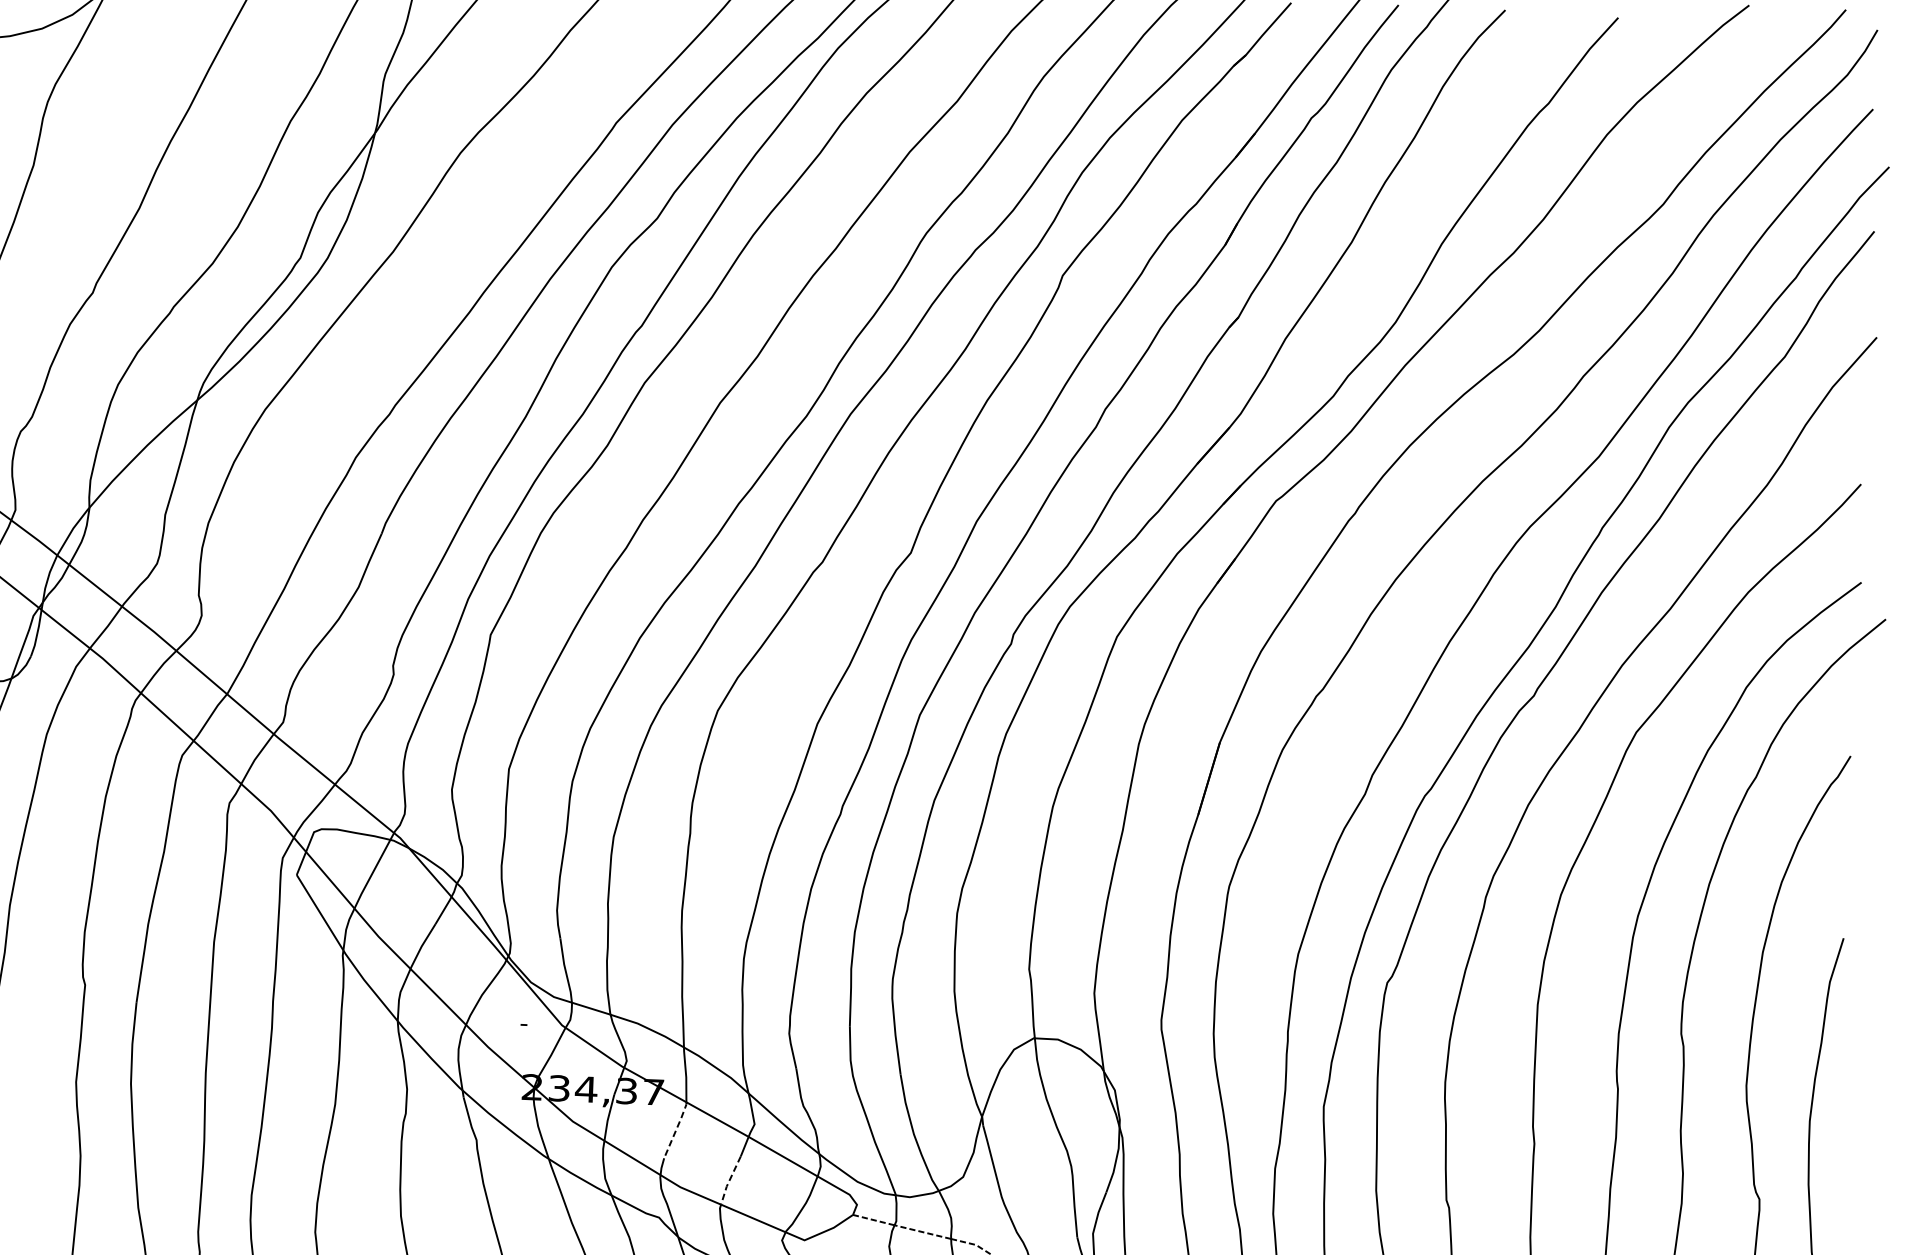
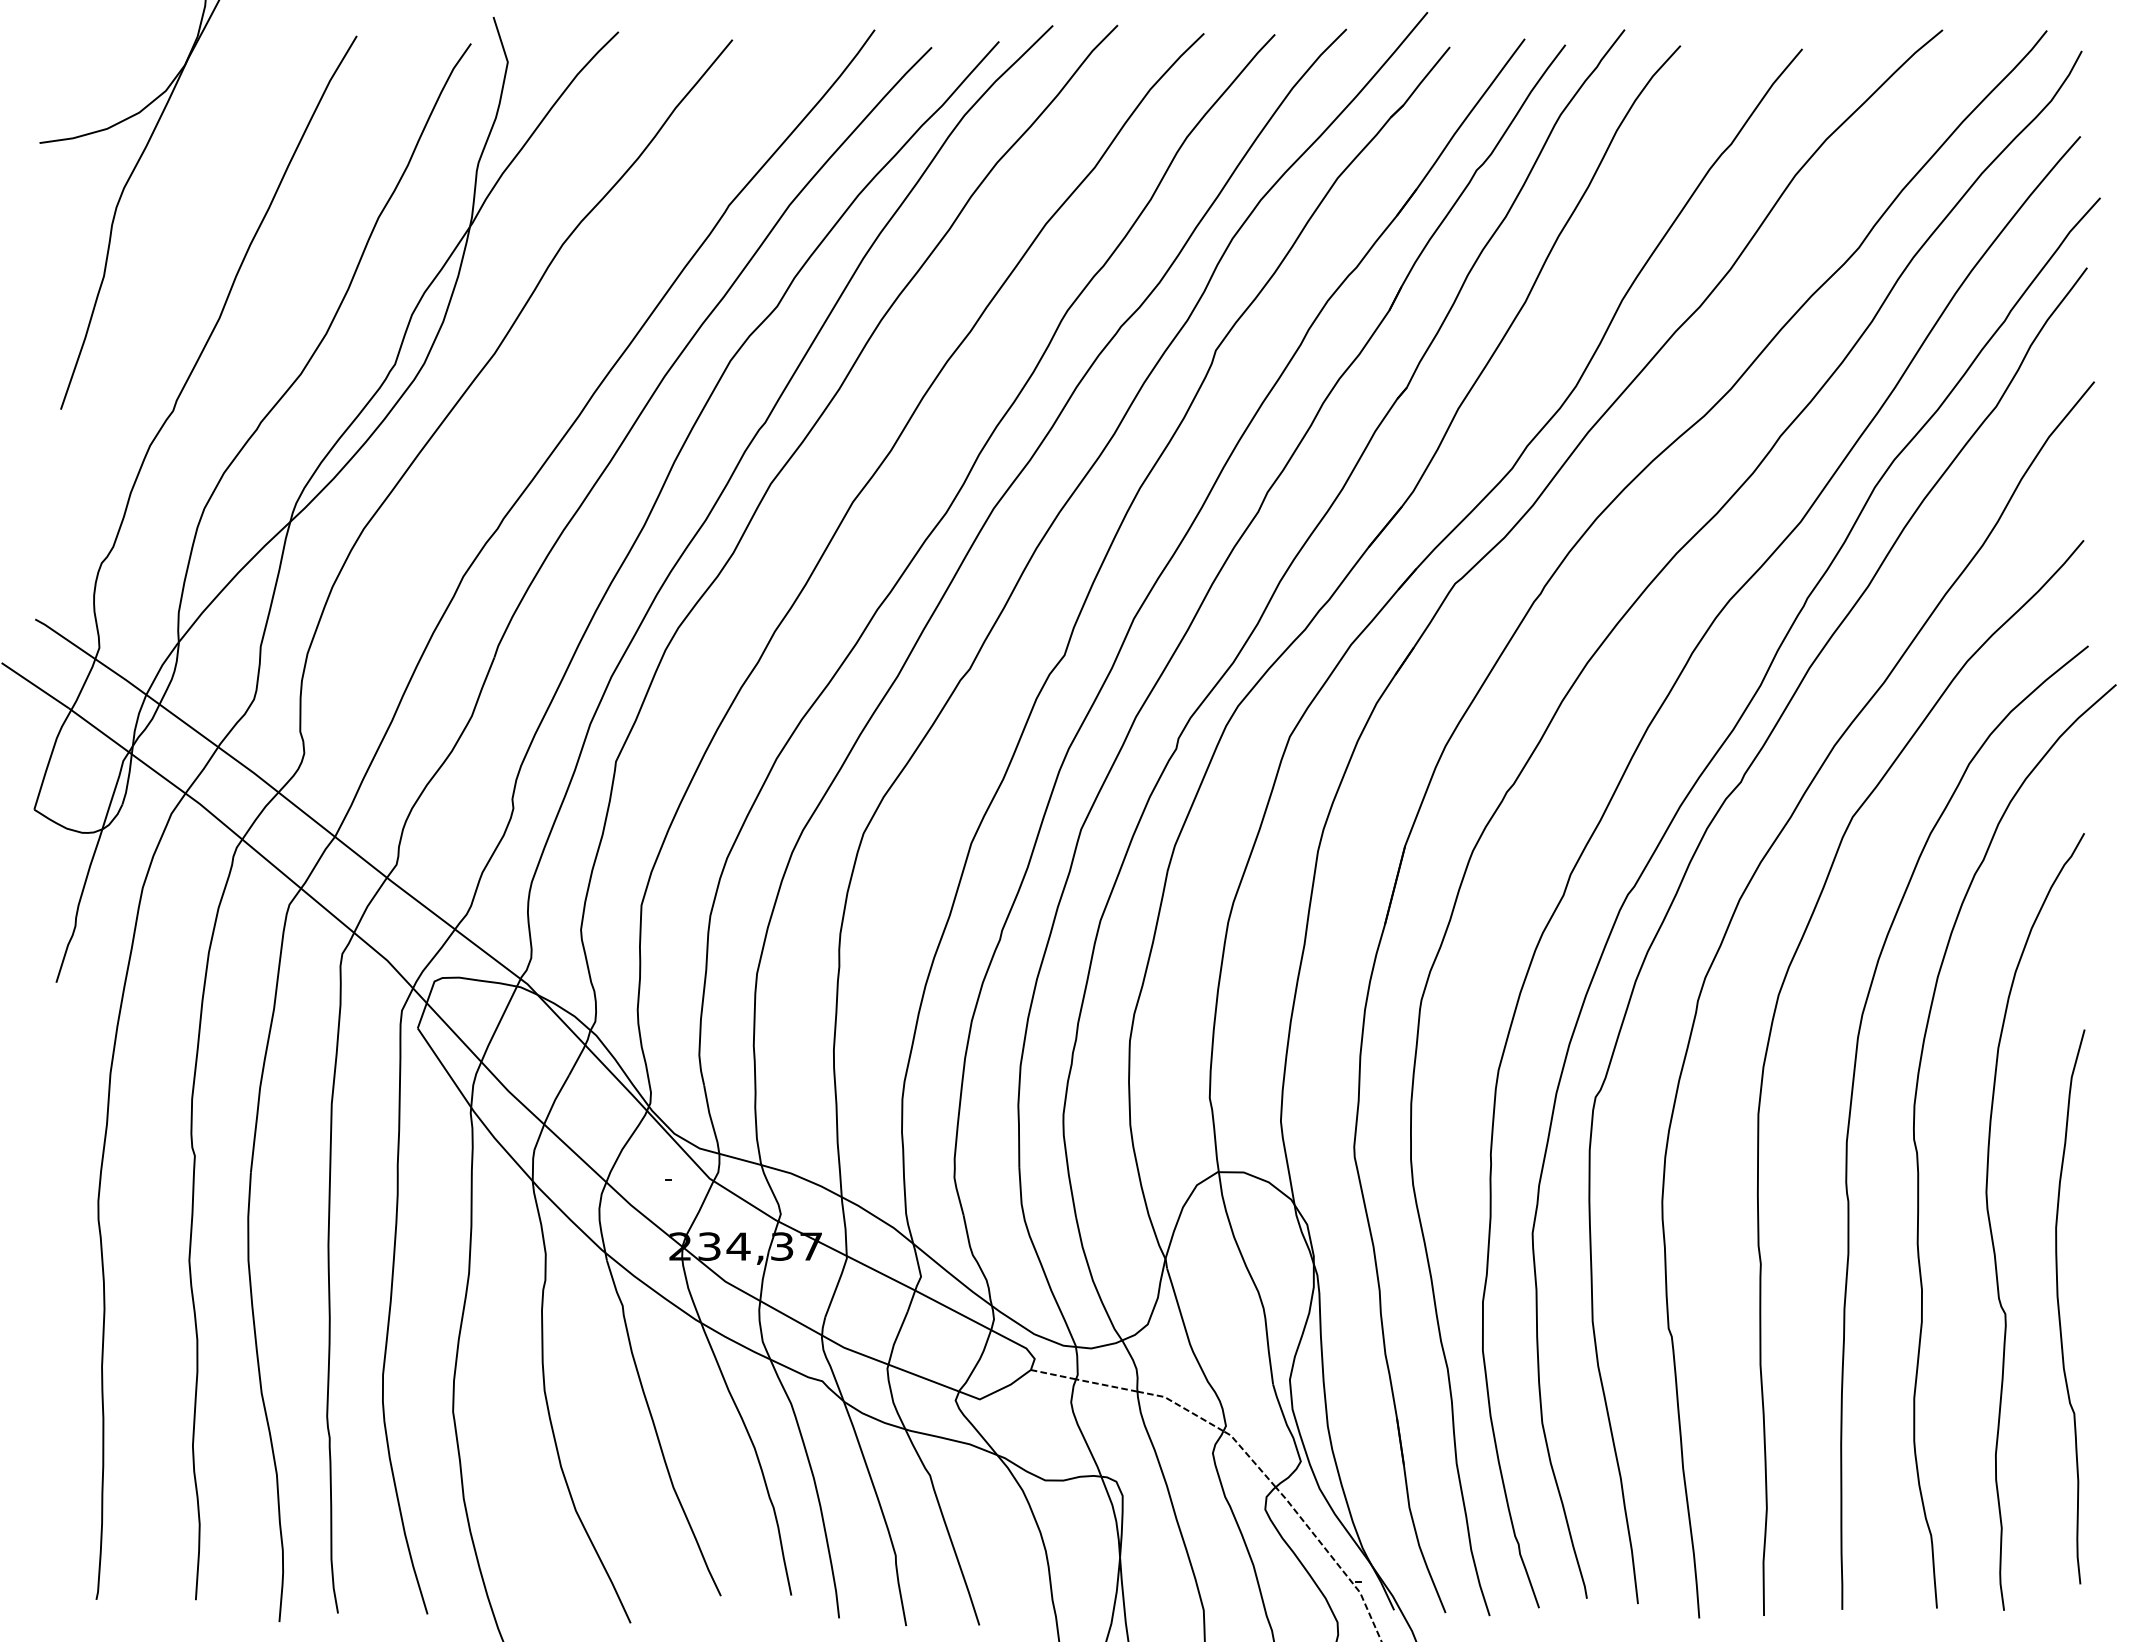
line: (676, 1129) -> (837, 1285), dashed -> solid
line: (729, 1180) -> (896, 1338), dashed -> solid

